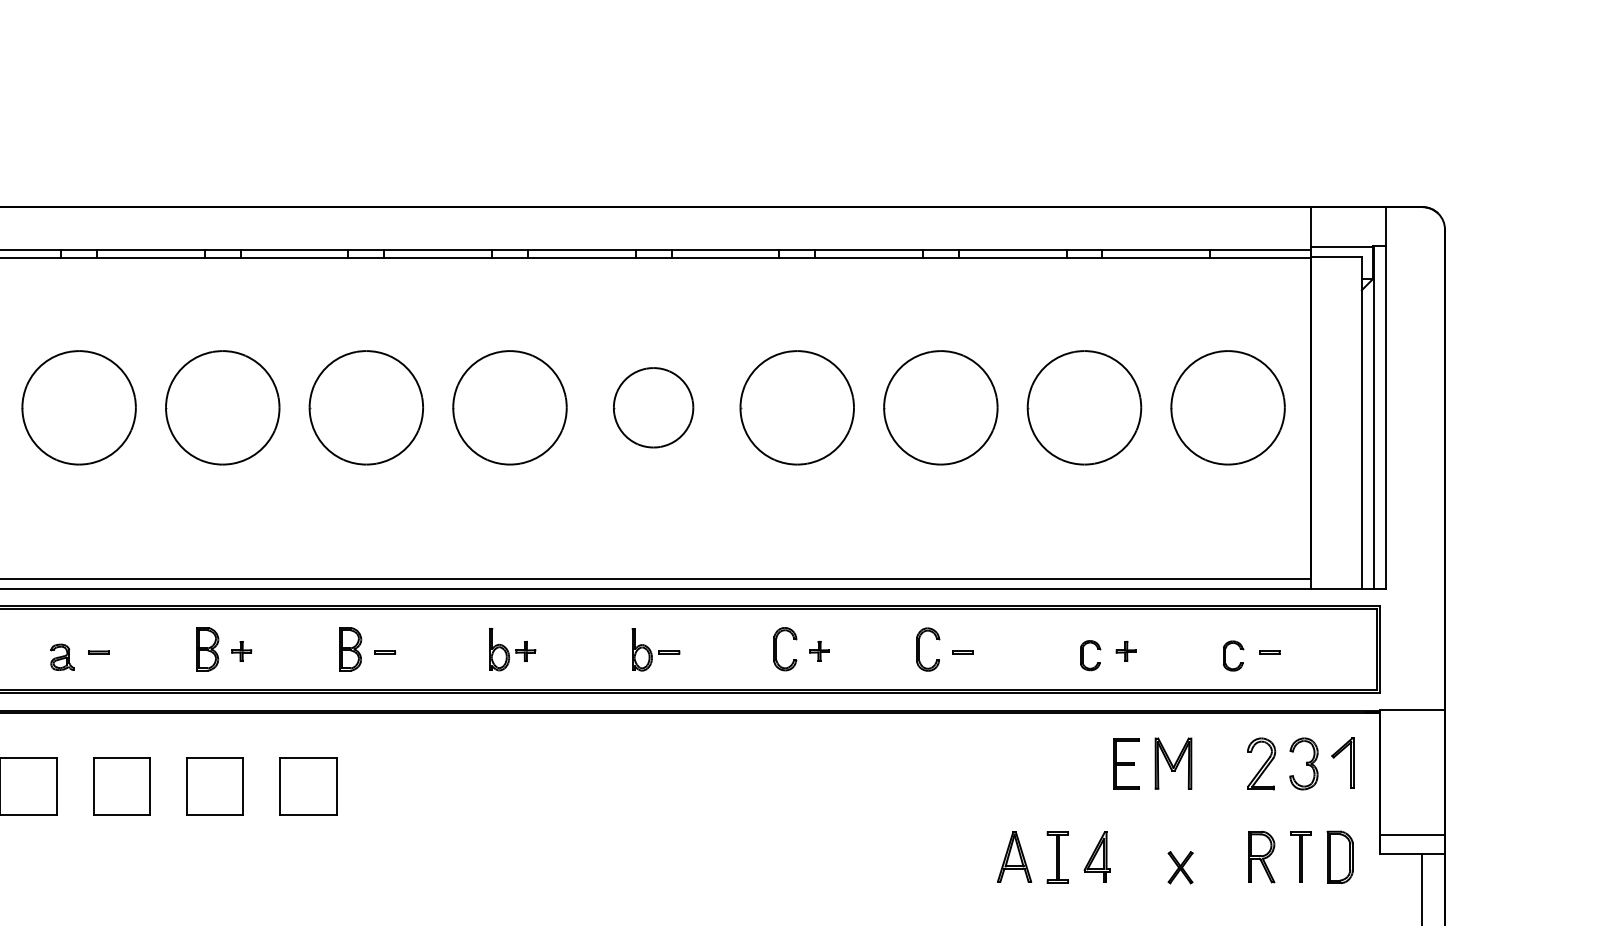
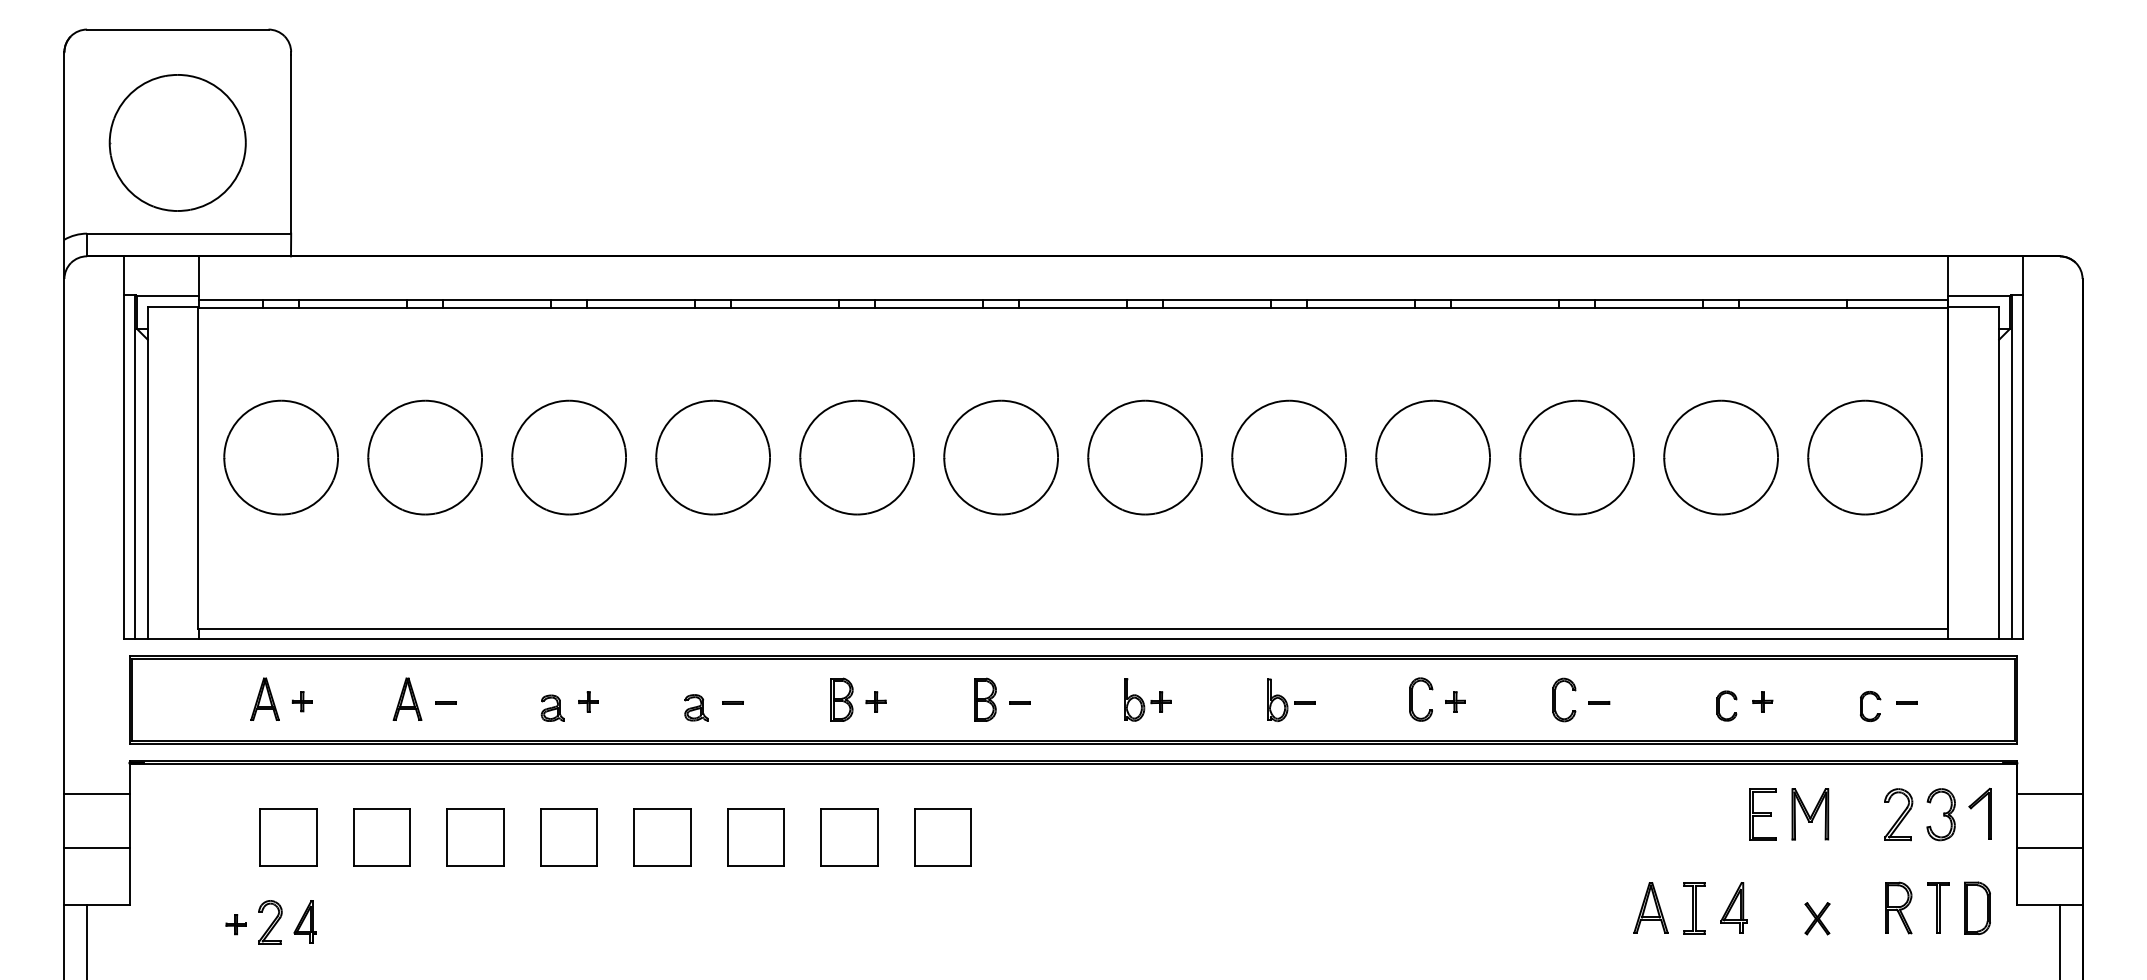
part: (653, 407) -> (1288, 457), size x1.43
line: (1412, 709) -> (2049, 794), moved
line: (1412, 834) -> (2049, 847), moved

